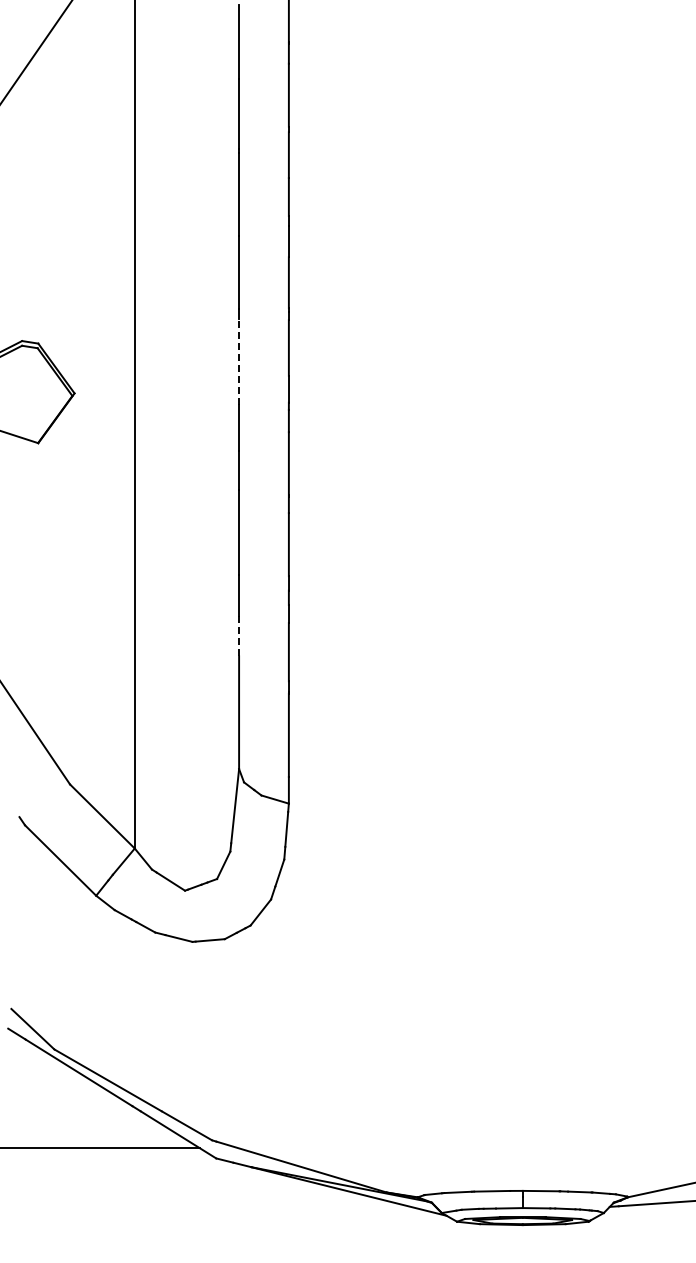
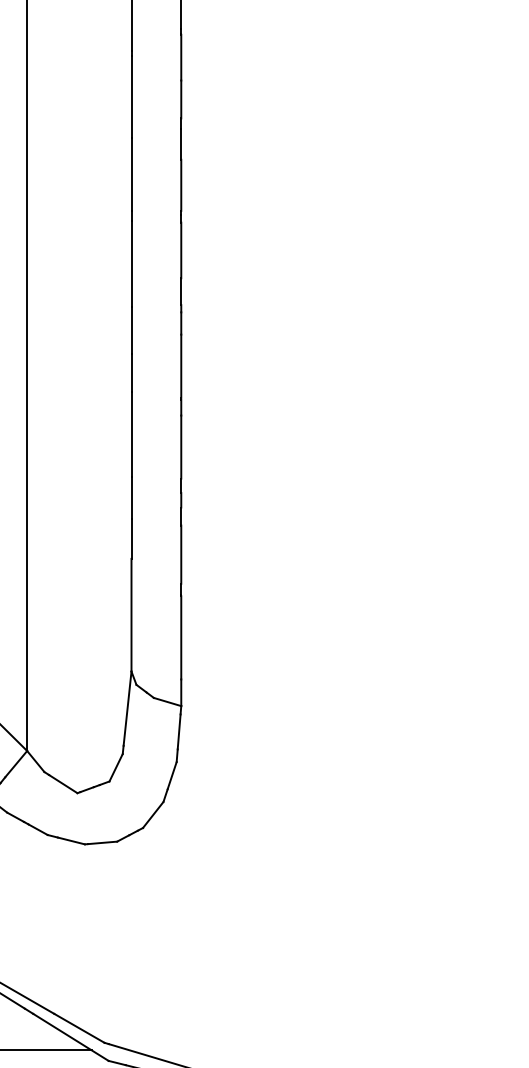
line: (239, 361) -> (131, 263), dashed -> solid
line: (239, 636) -> (131, 538), dashed -> solid

